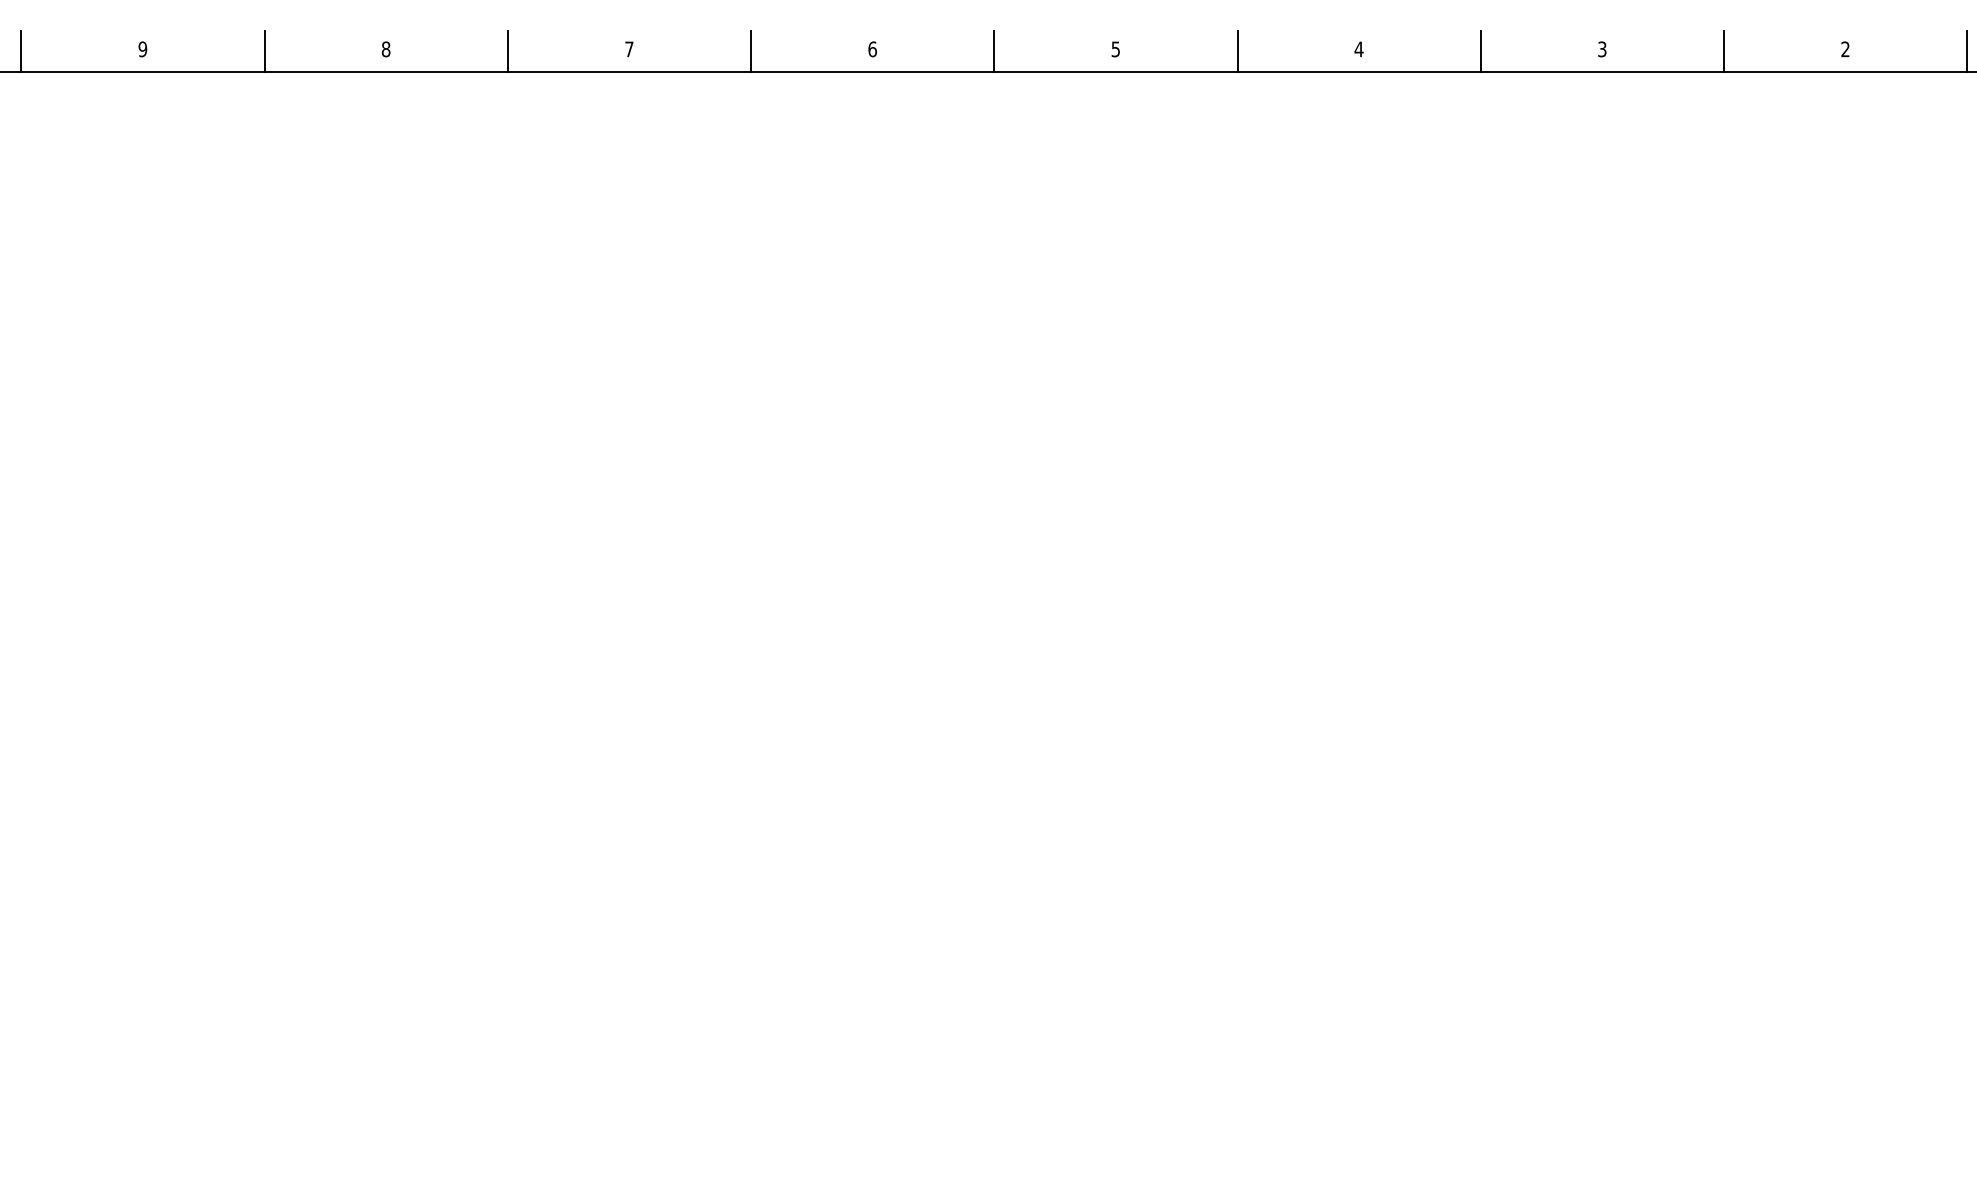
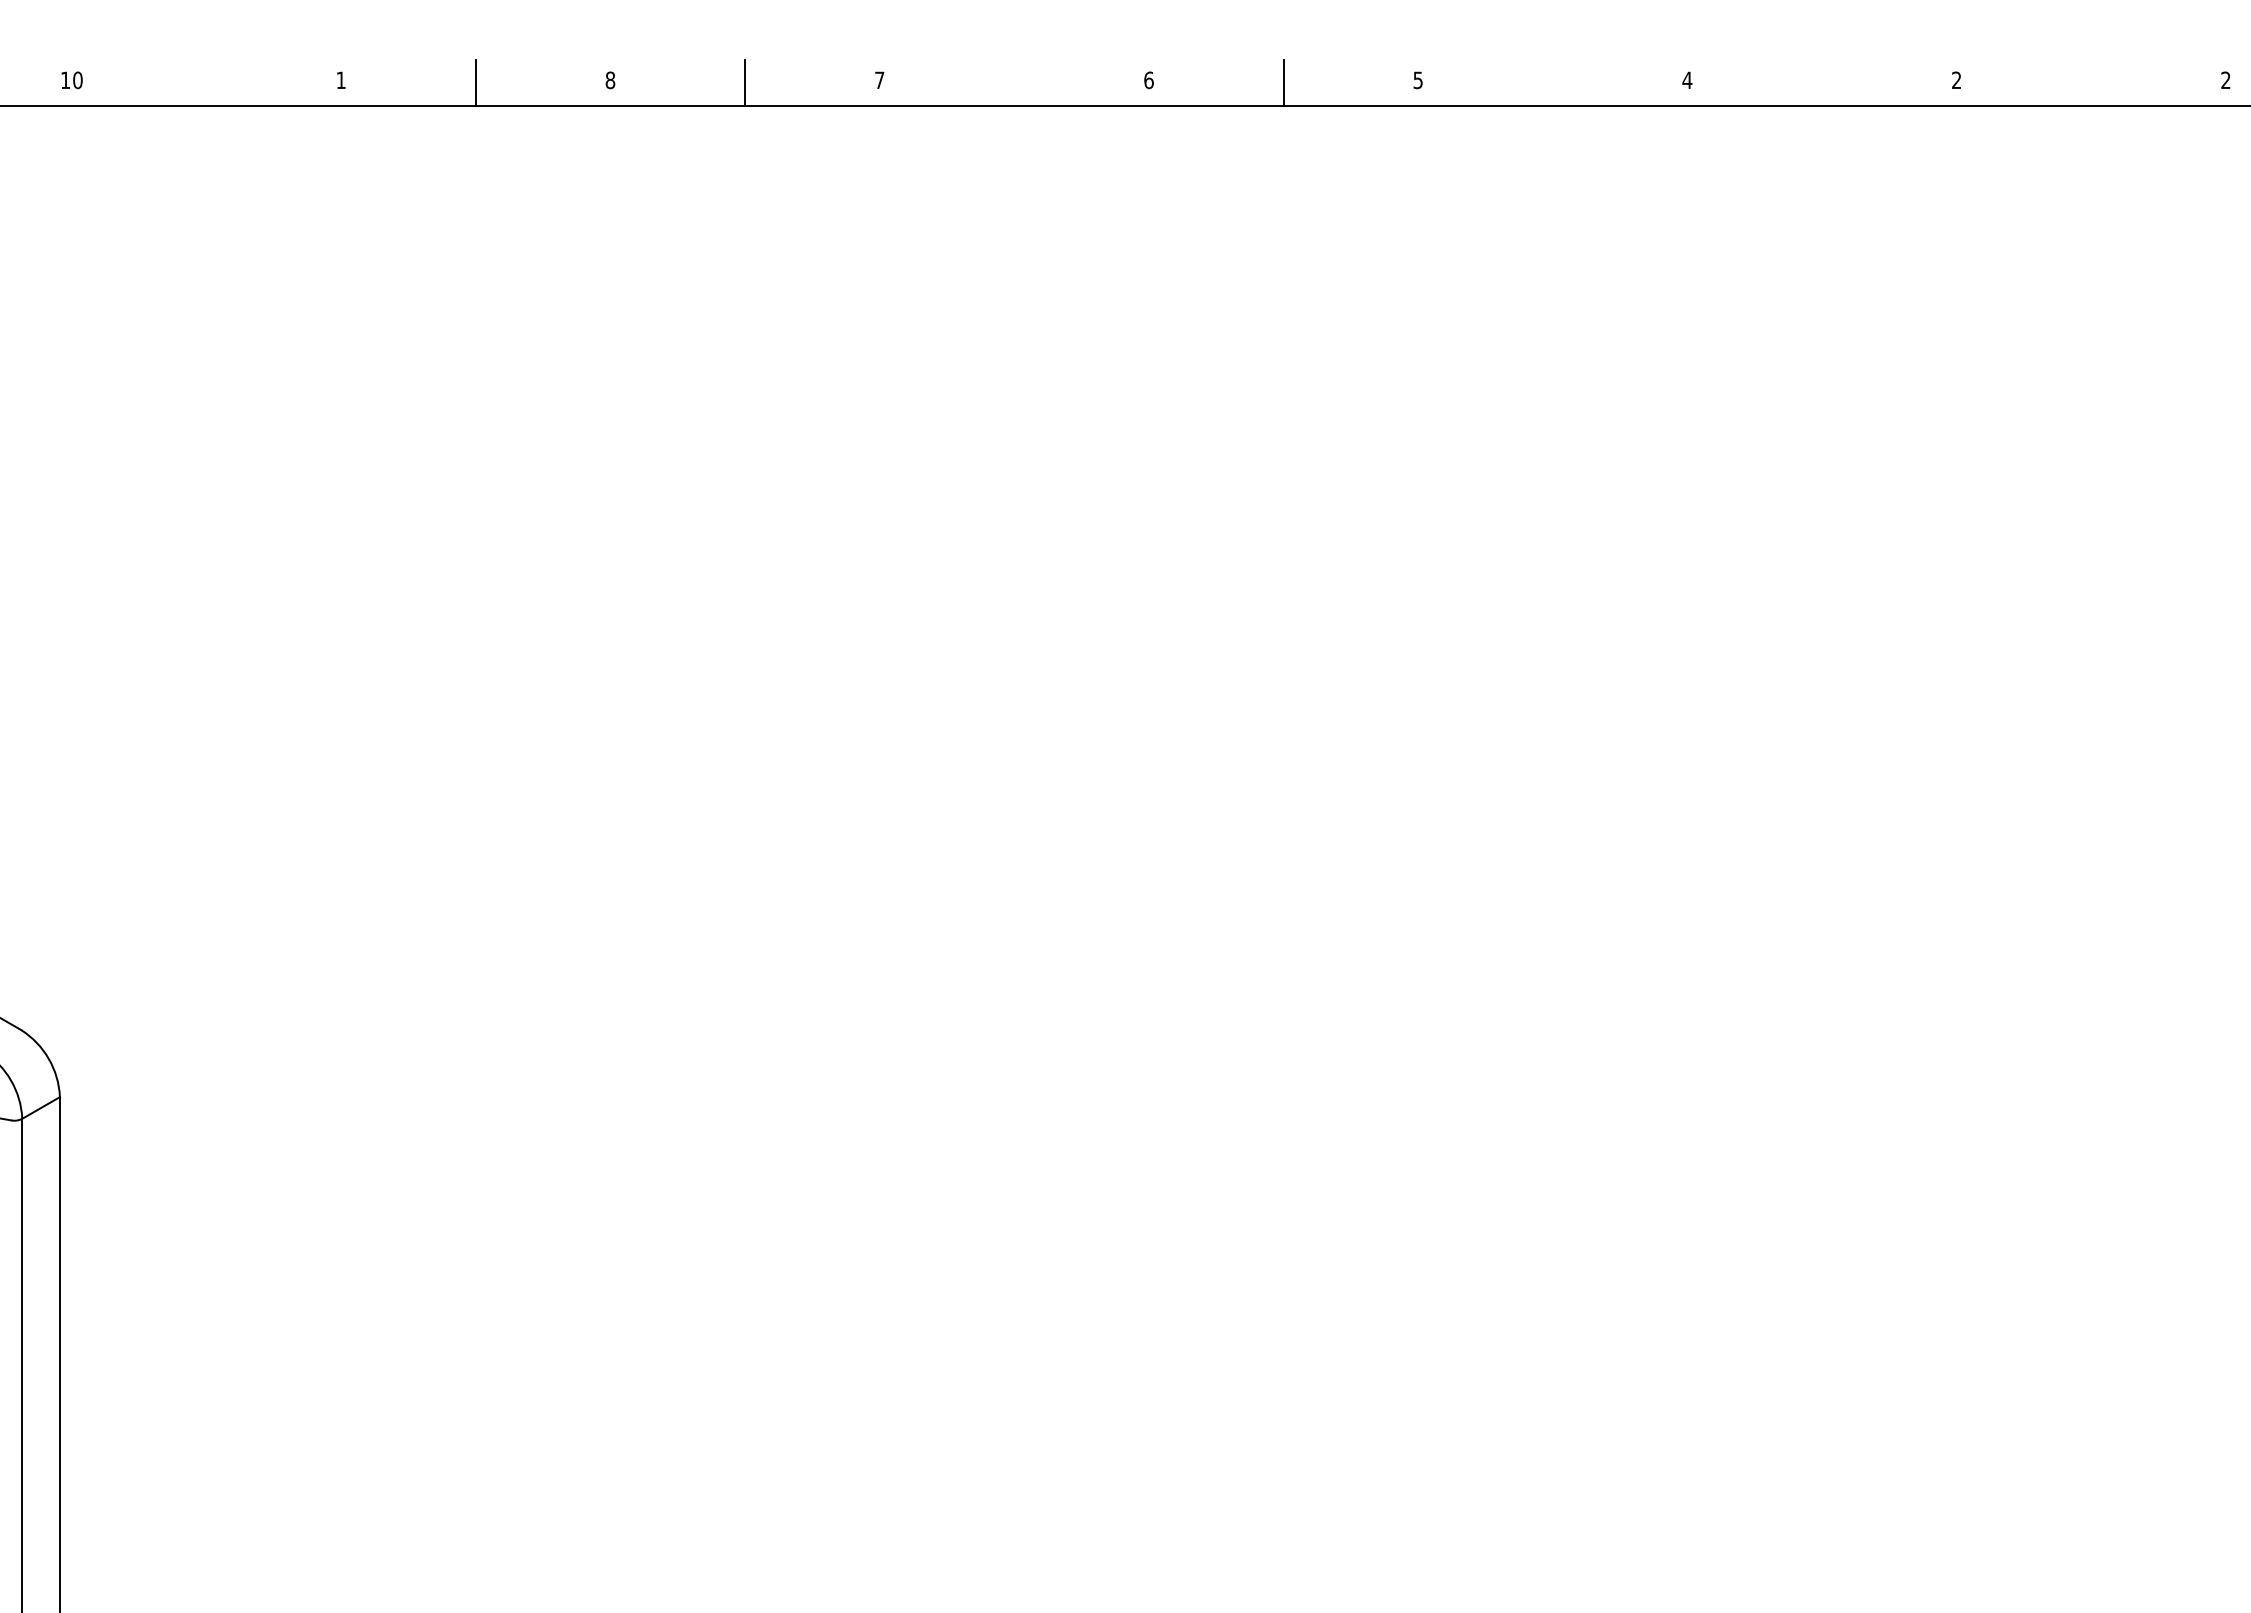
text: (142, 49) -> (340, 80), 9 -> 1
text: (1602, 49) -> (1956, 80), 3 -> 2
line: (21, 51) -> (206, 82), removed
line: (751, 51) -> (1014, 82), removed
line: (1238, 51) -> (1553, 82), removed
line: (1481, 51) -> (1822, 82), removed
line: (1724, 51) -> (2091, 82), removed

